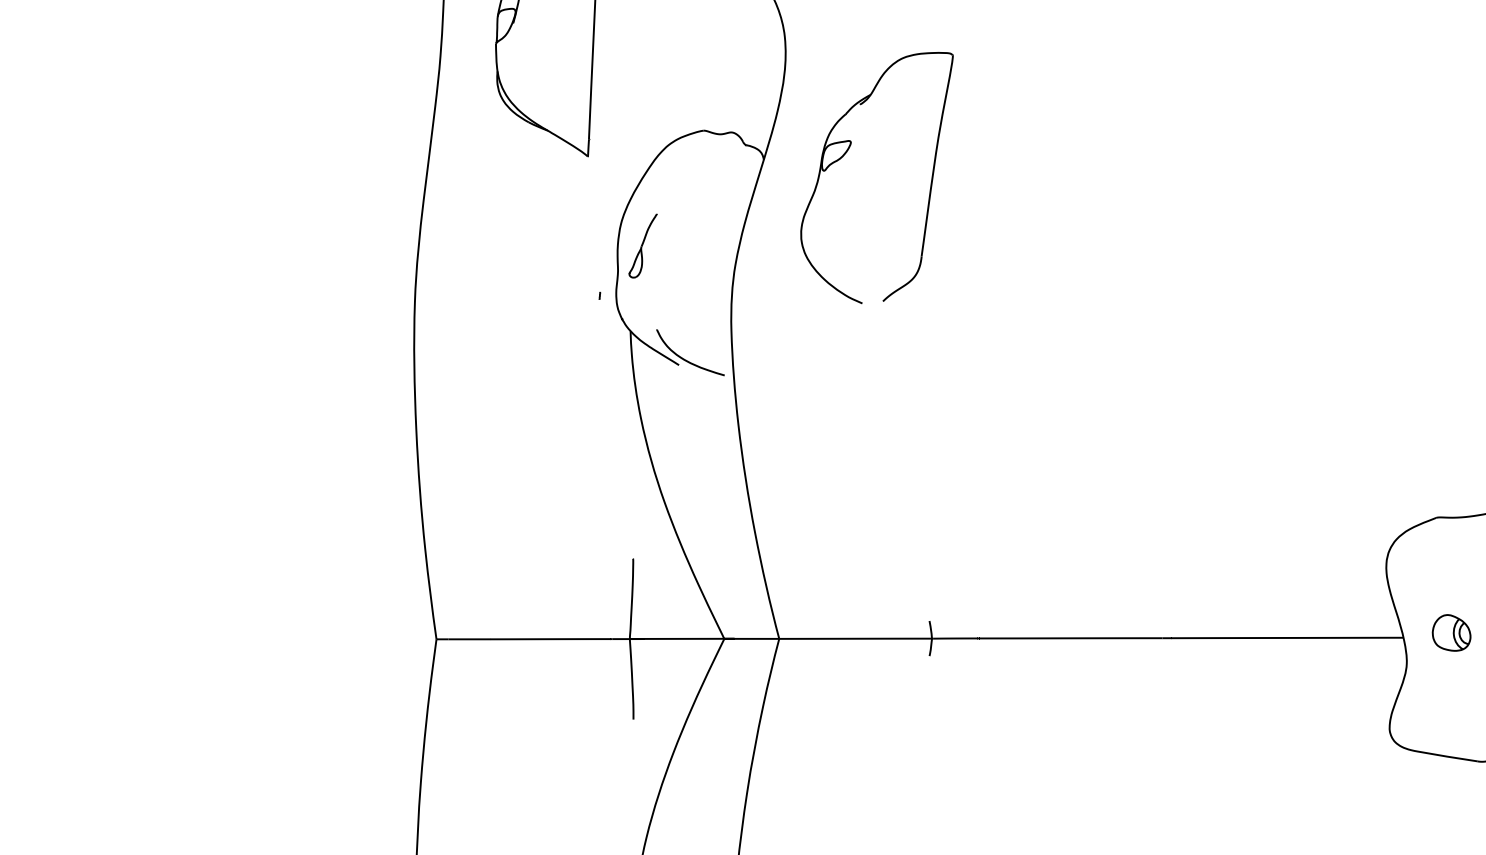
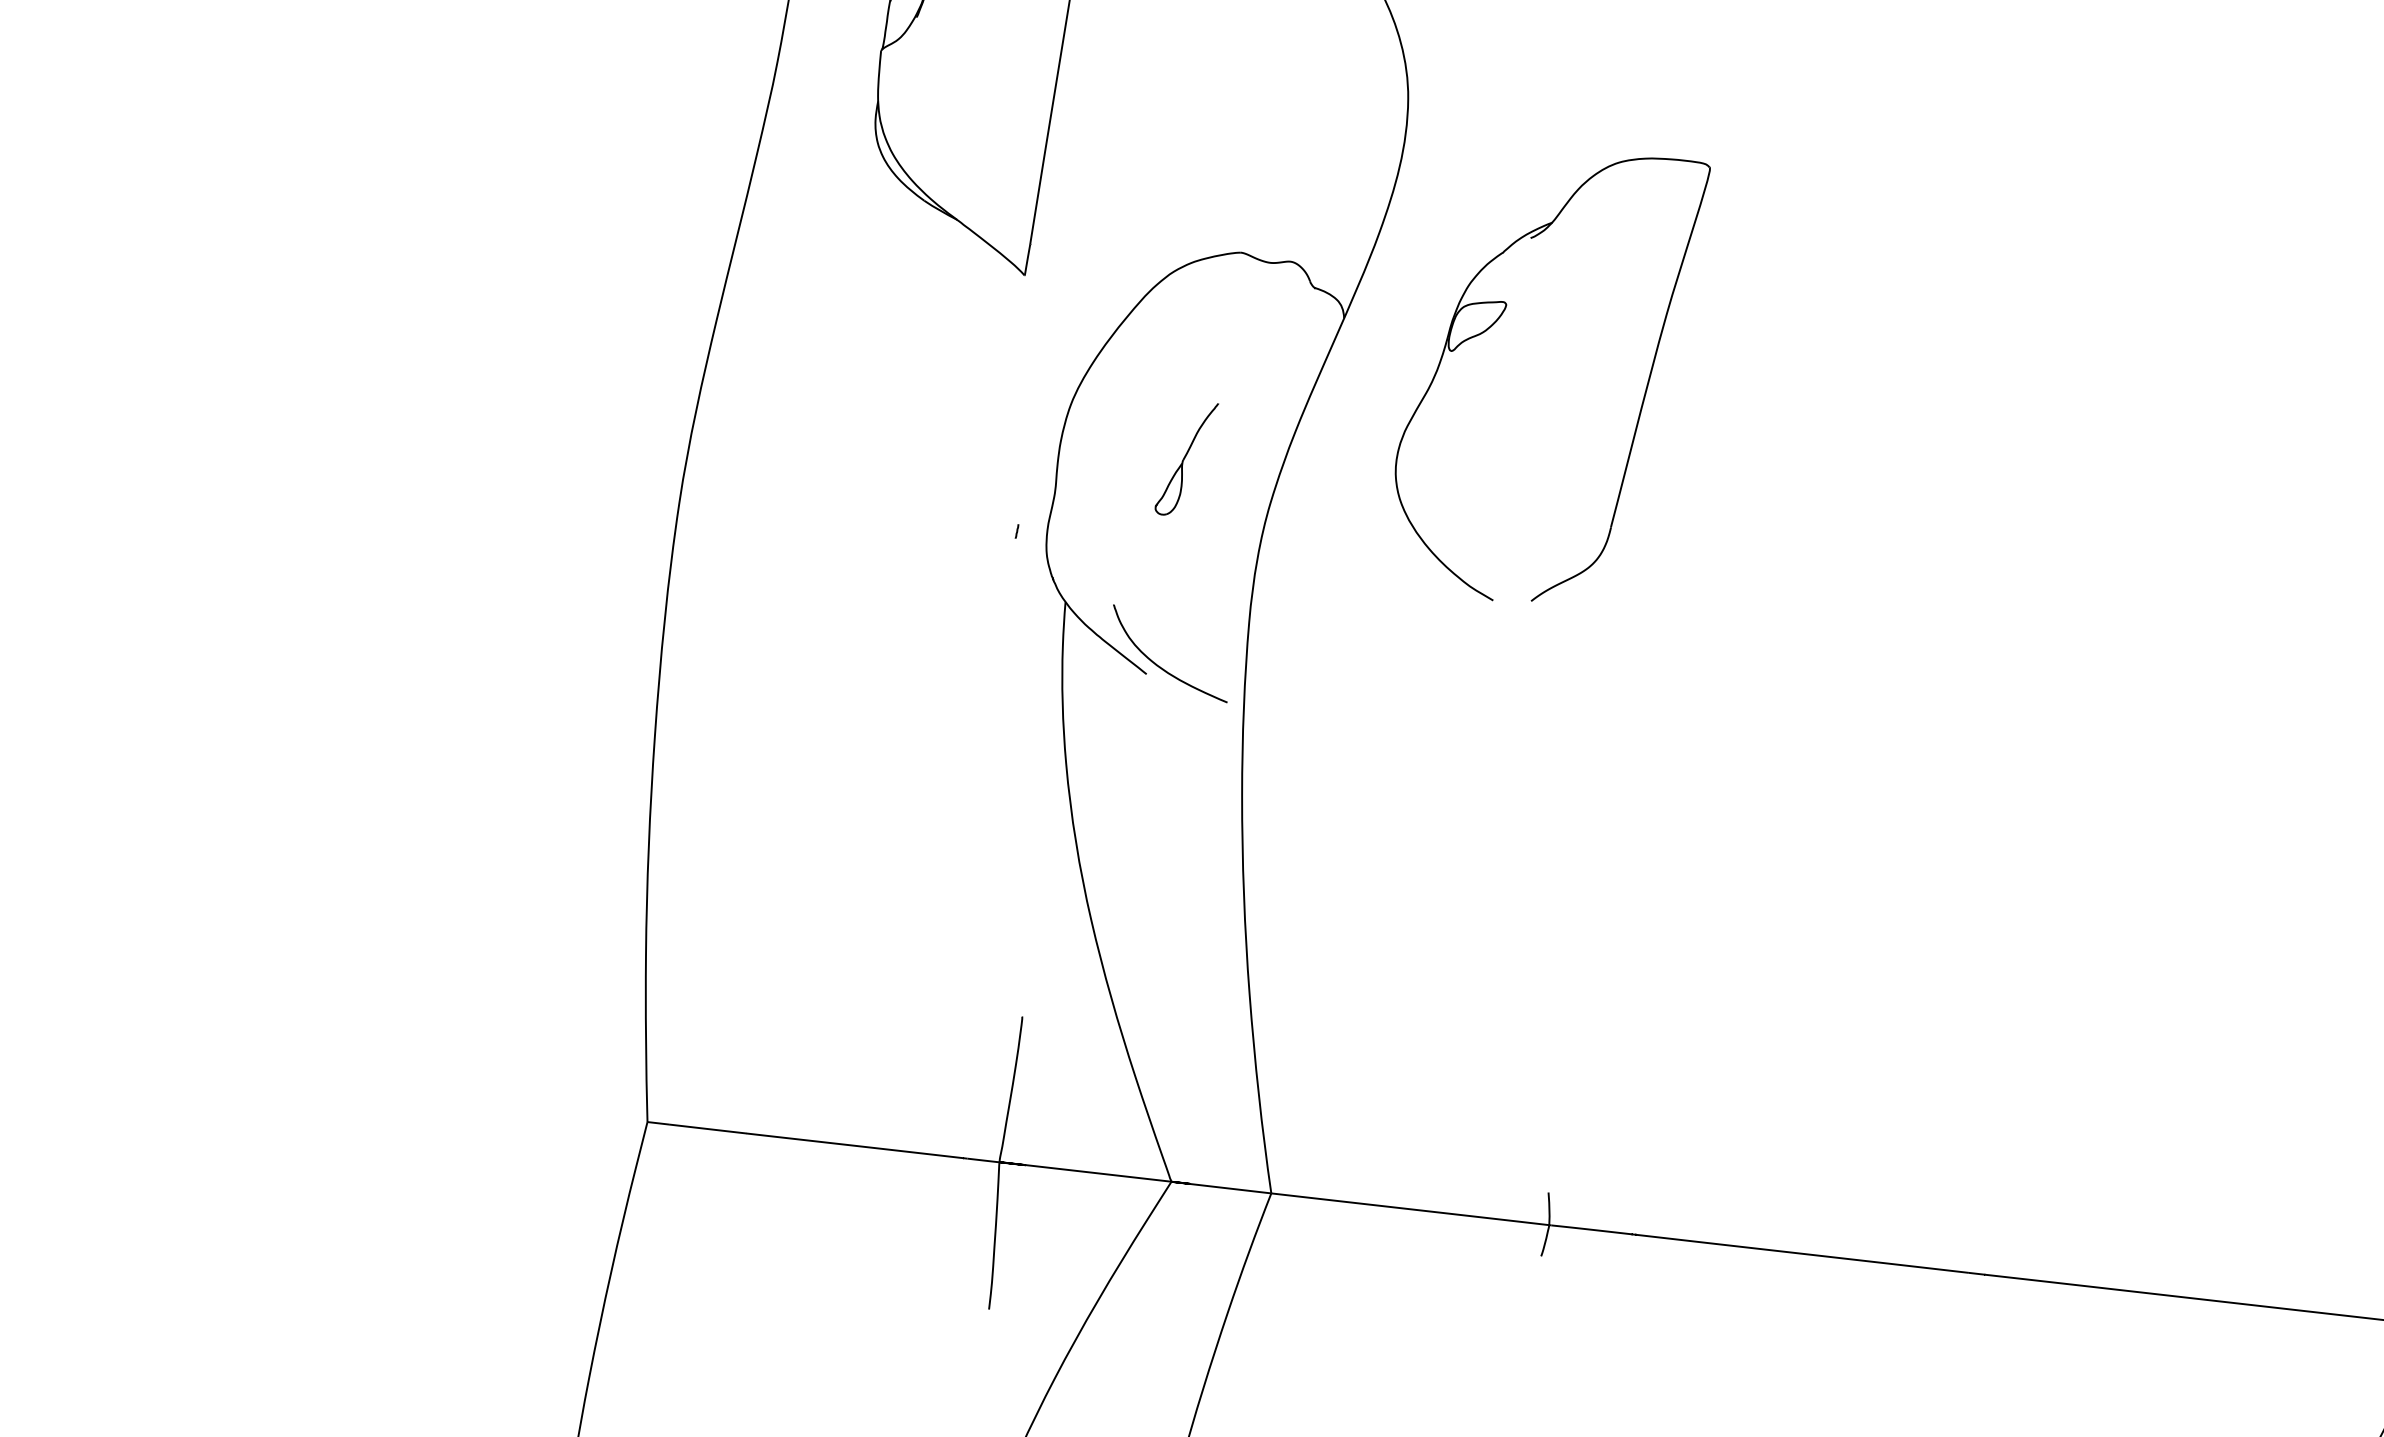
part: (642, 245) -> (1185, 458), moved

